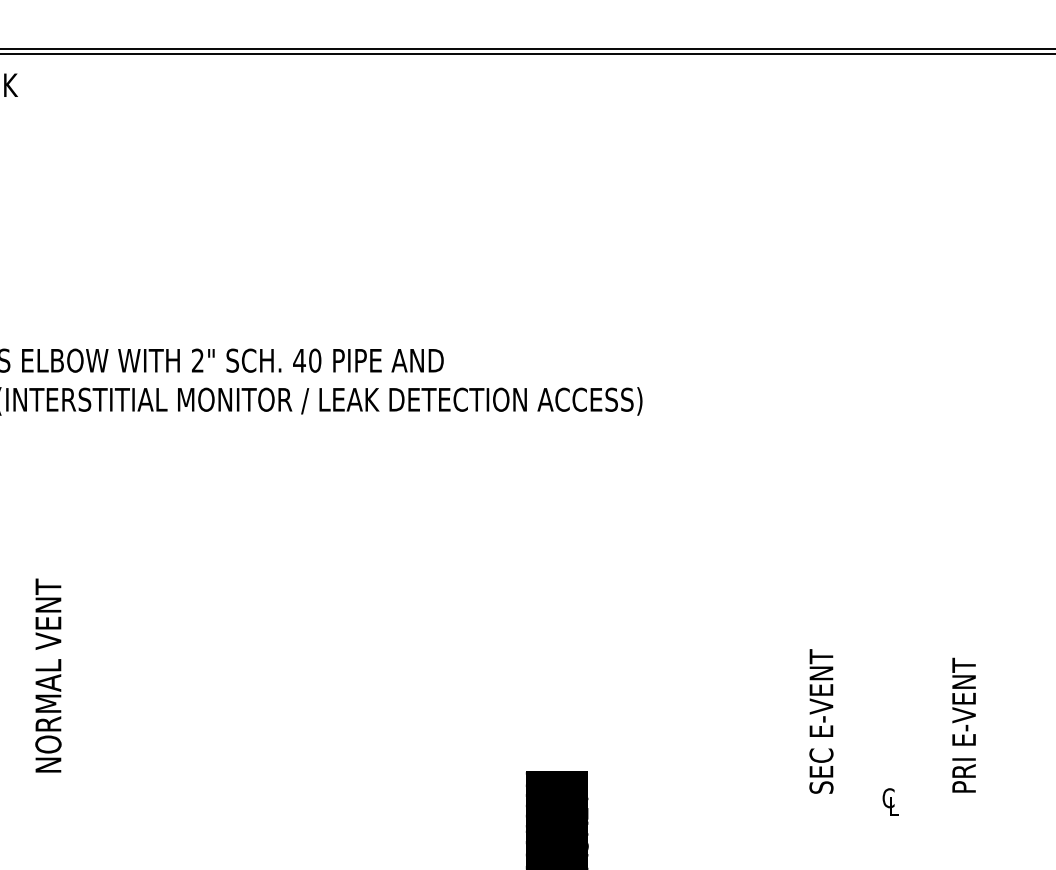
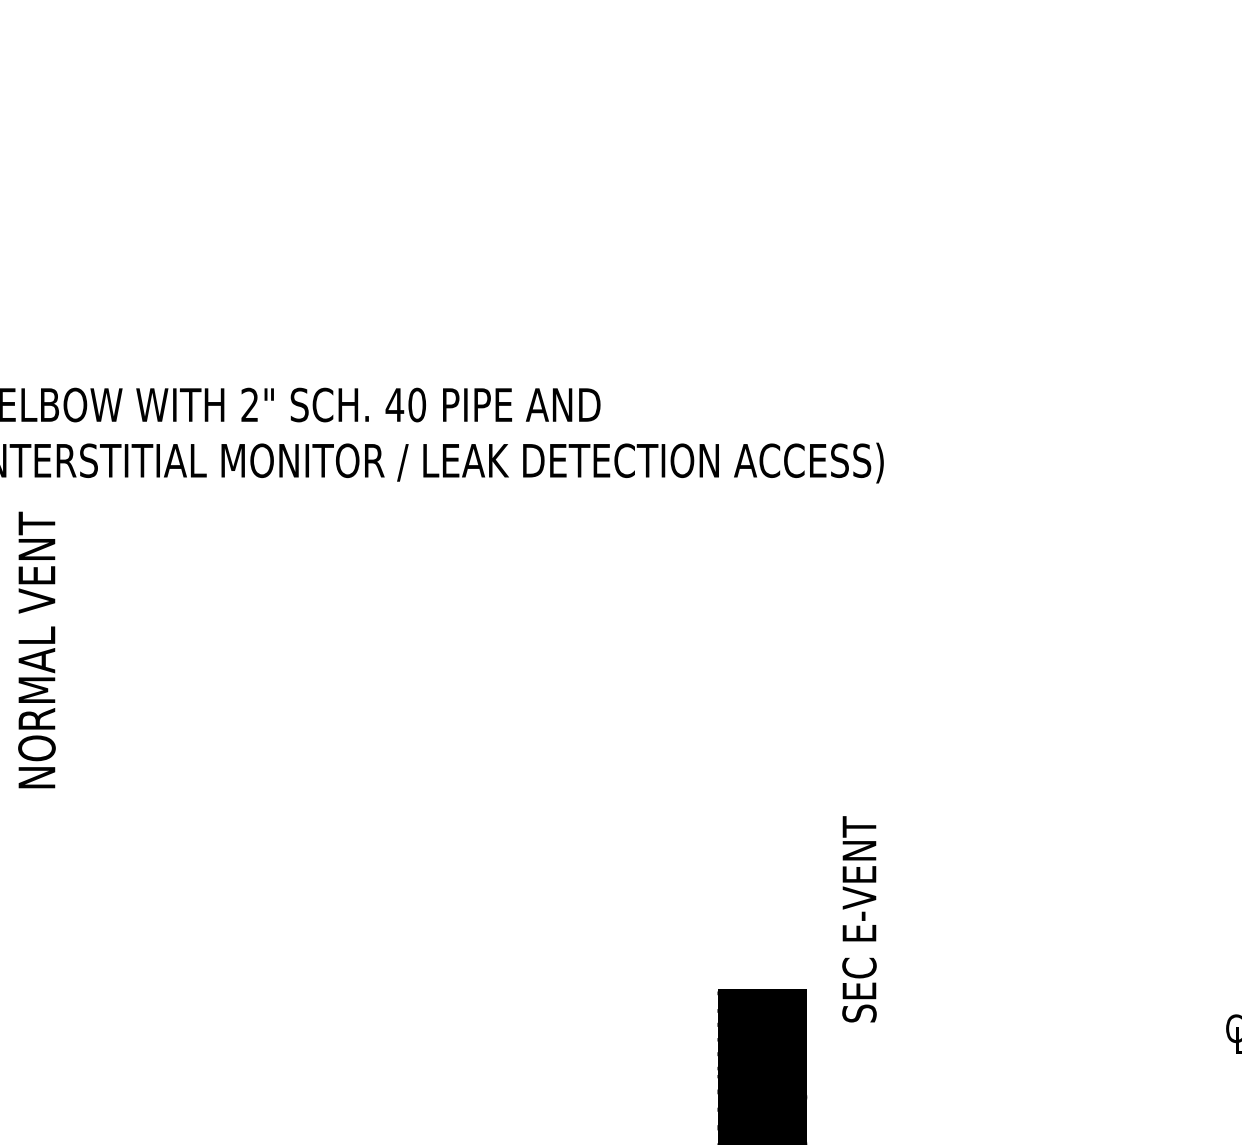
text: (48, 675) -> (37, 649), moved
text: (821, 721) -> (859, 919), moved

